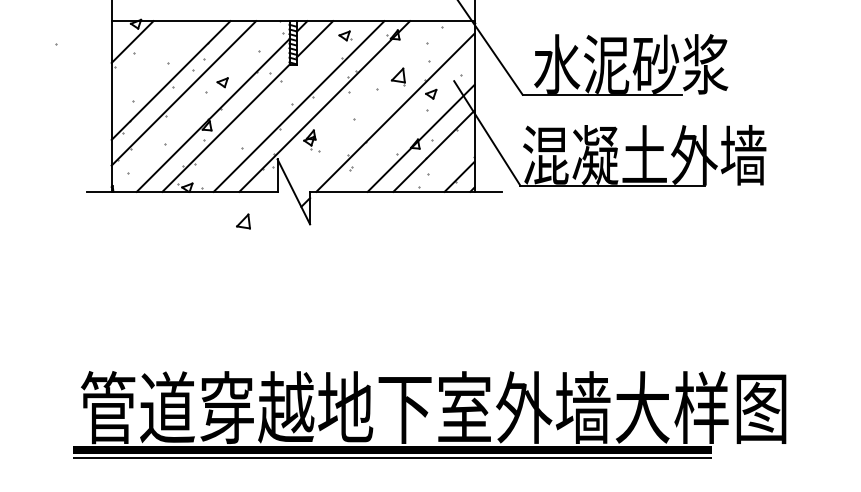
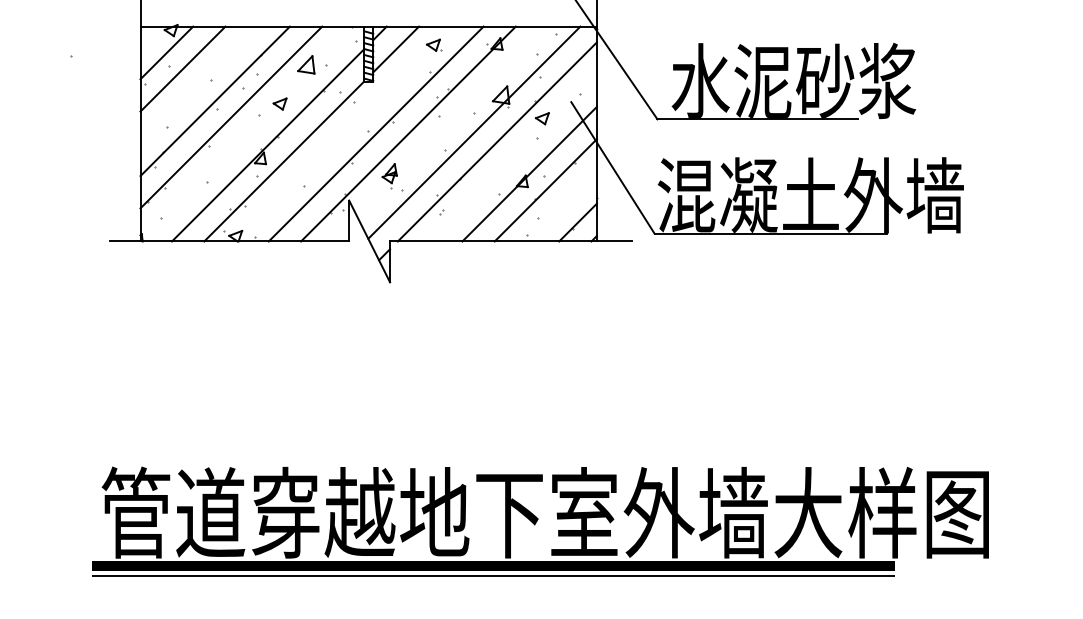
line: (145, 54) -> (183, 68), added
line: (376, 105) -> (473, 132), added
part: (243, 221) -> (306, 64), moved

